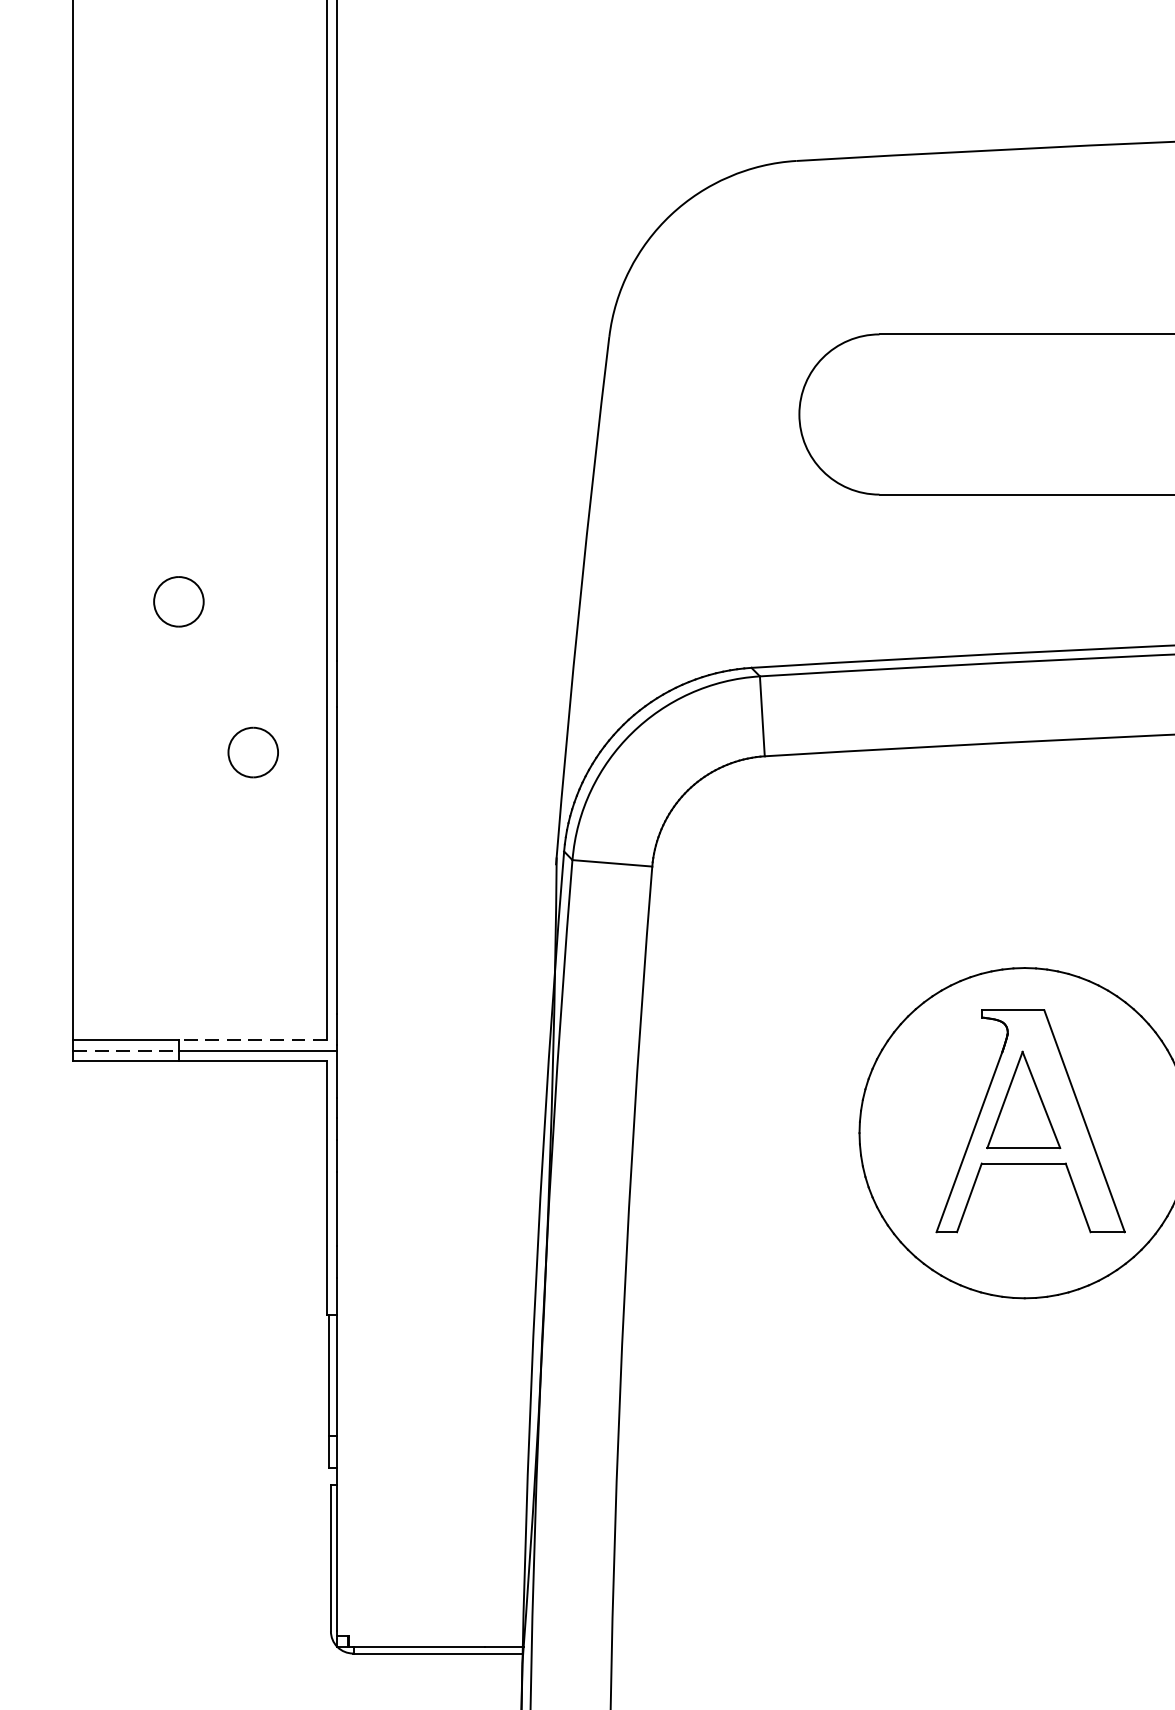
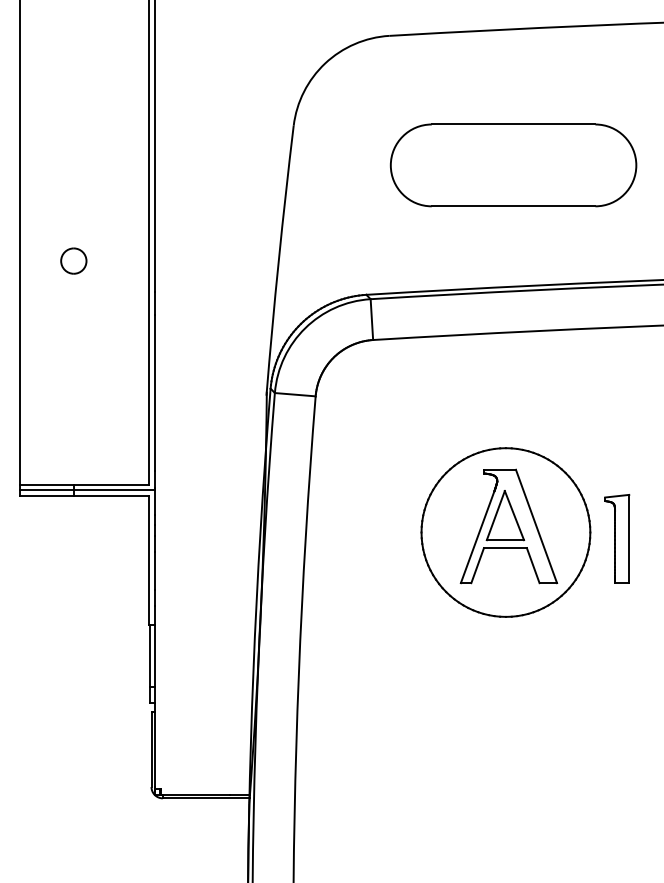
part: (252, 751) -> (111, 337), removed
line: (252, 1039) -> (111, 484), dashed -> solid
line: (125, 1050) -> (46, 490), dashed -> solid

